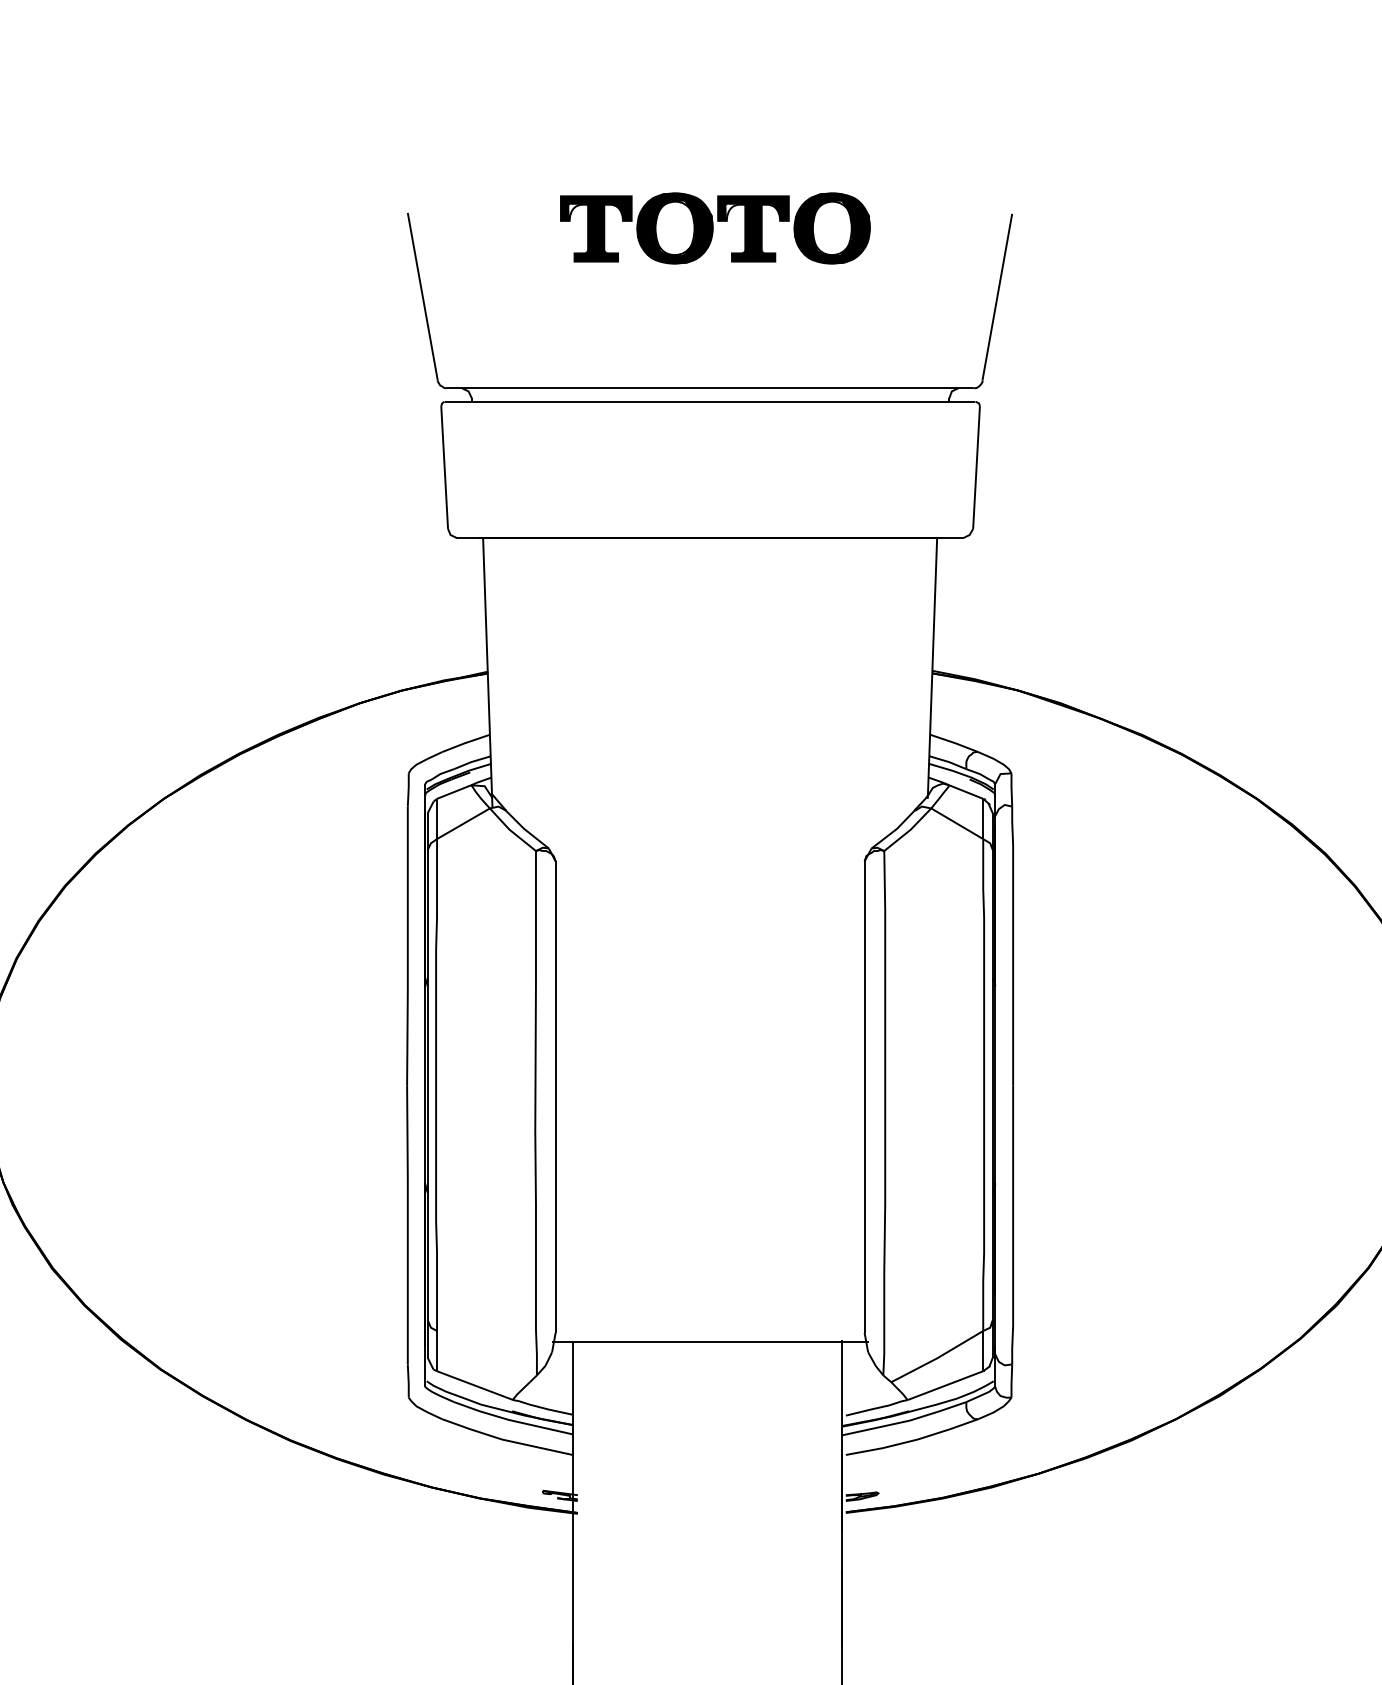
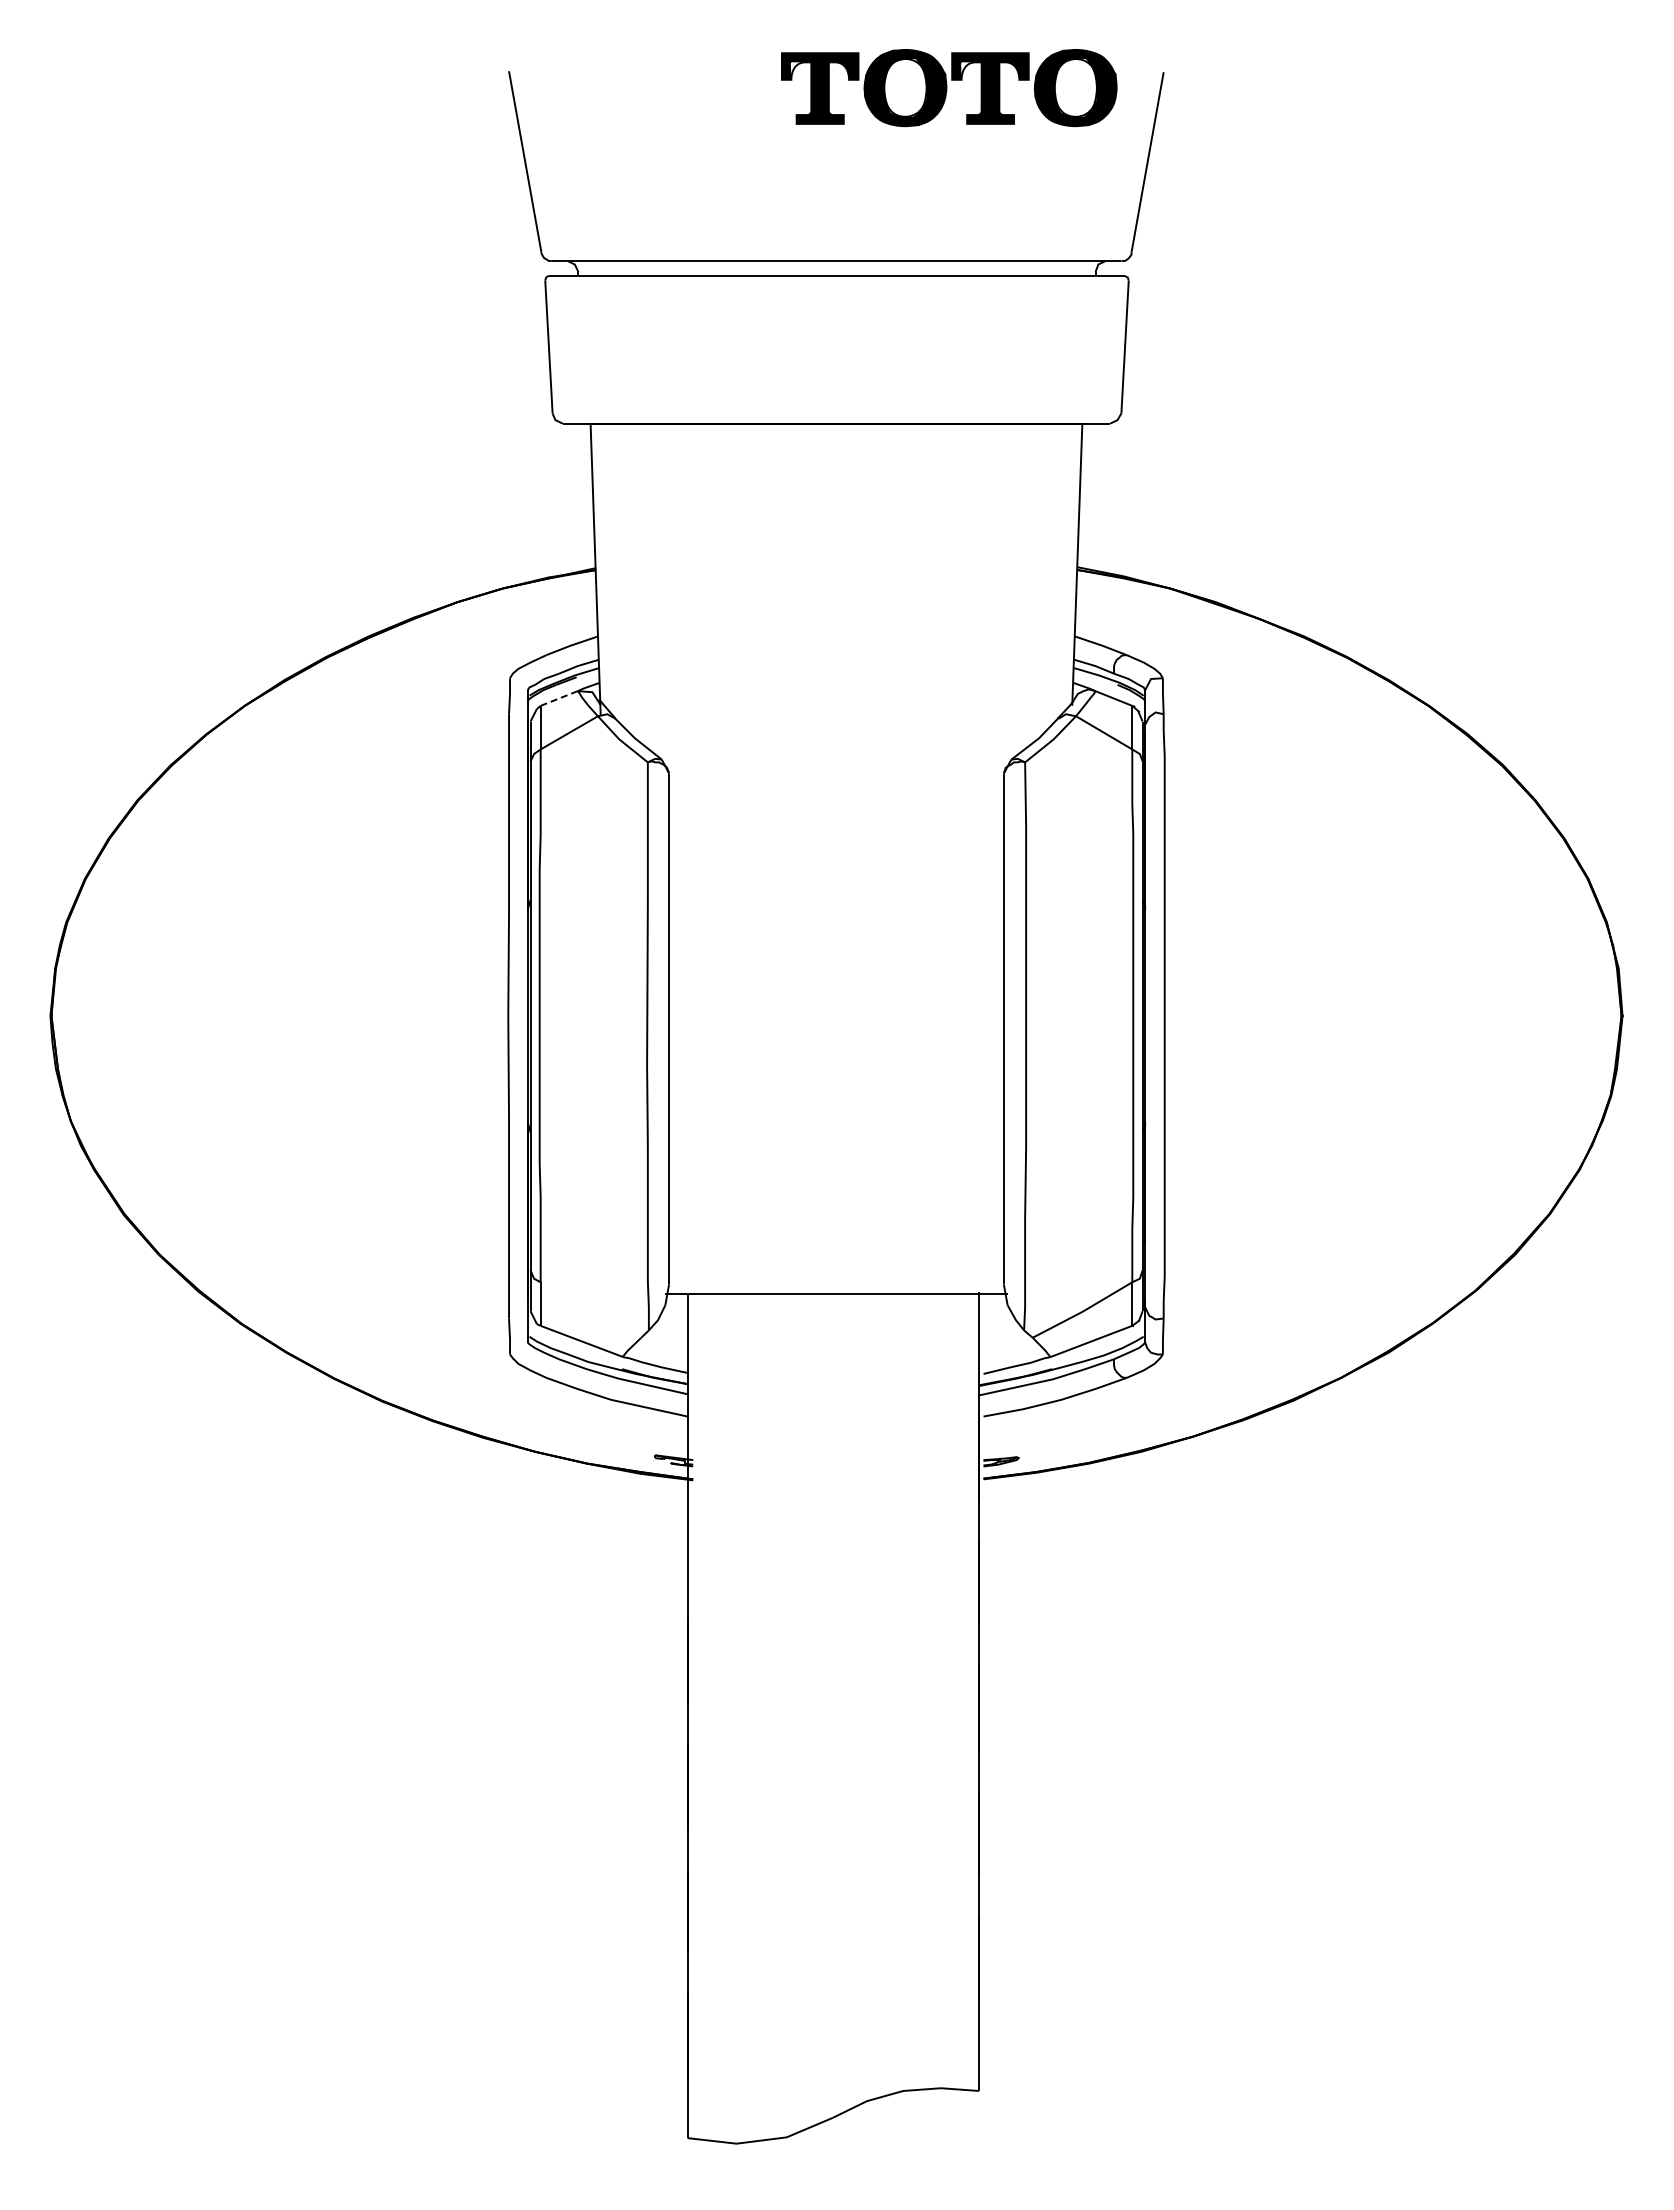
part: (715, 228) -> (949, 88), moved
line: (454, 792) -> (559, 698), solid -> dashed

